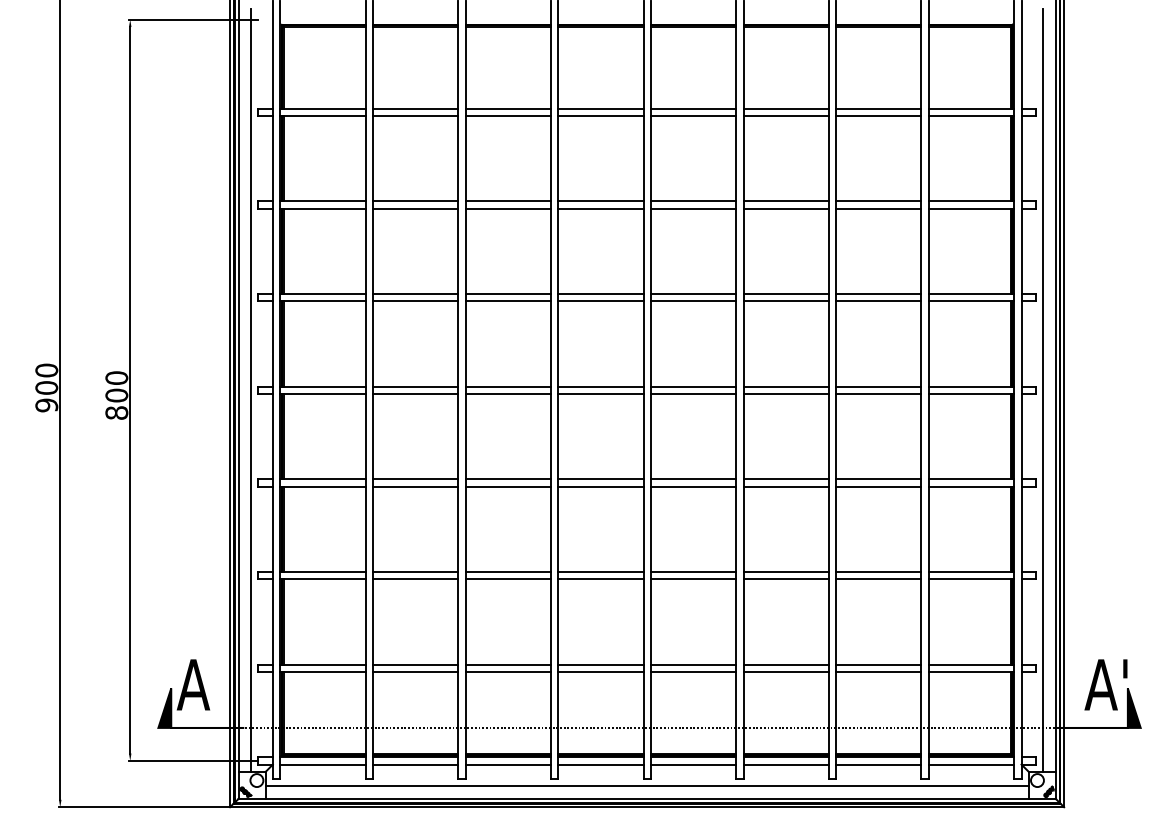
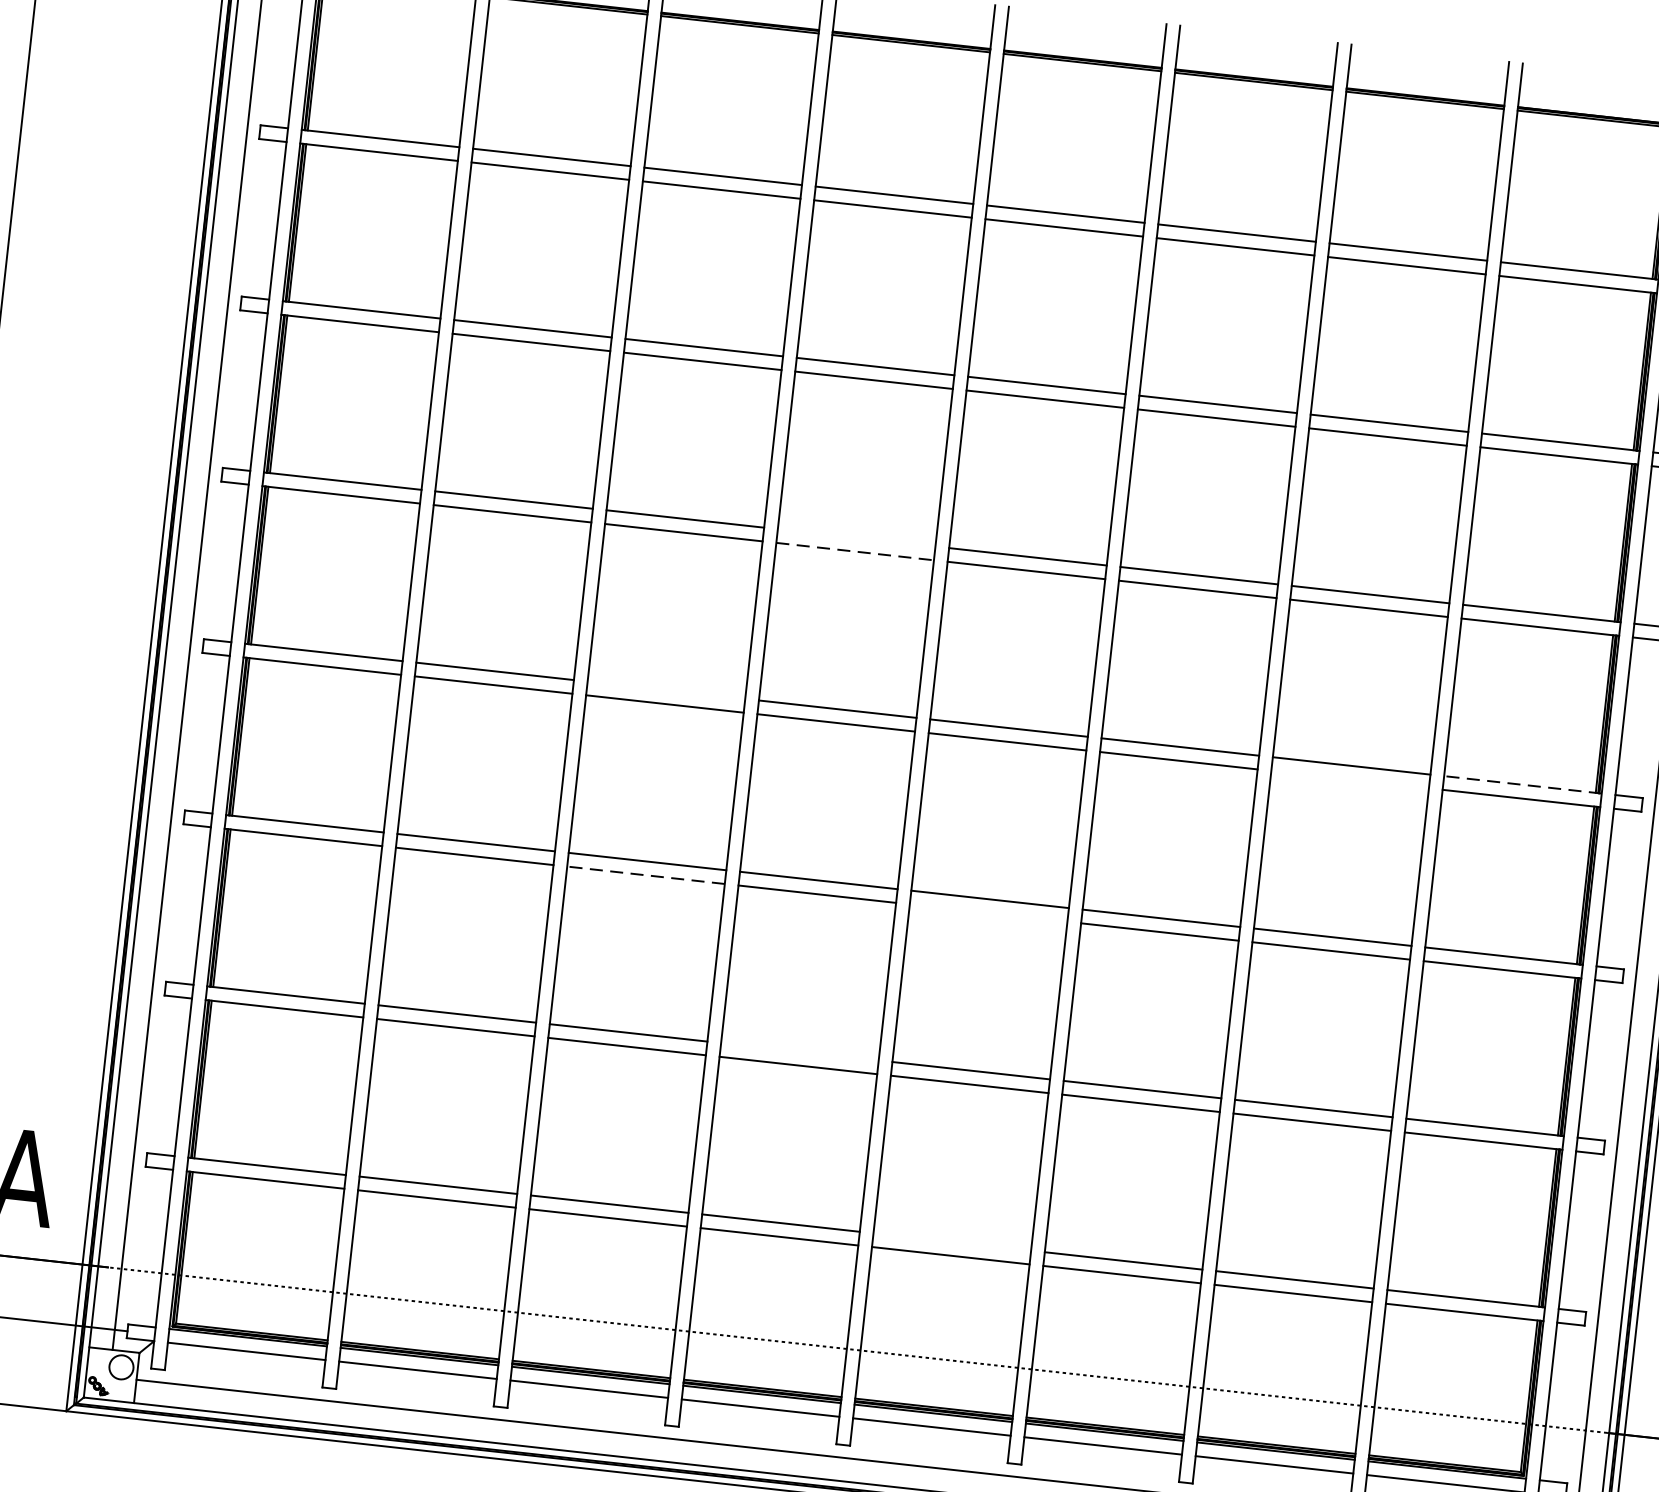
line: (600, 293) -> (856, 537), removed
line: (600, 301) -> (854, 551), solid -> dashed
line: (507, 386) -> (665, 689), removed
line: (971, 386) -> (1522, 784), solid -> dashed
line: (878, 393) -> (1349, 778), removed
line: (508, 486) -> (646, 875), solid -> dashed
line: (693, 486) -> (988, 912), removed
line: (600, 571) -> (799, 1051), removed
line: (693, 664) -> (952, 1241), removed

